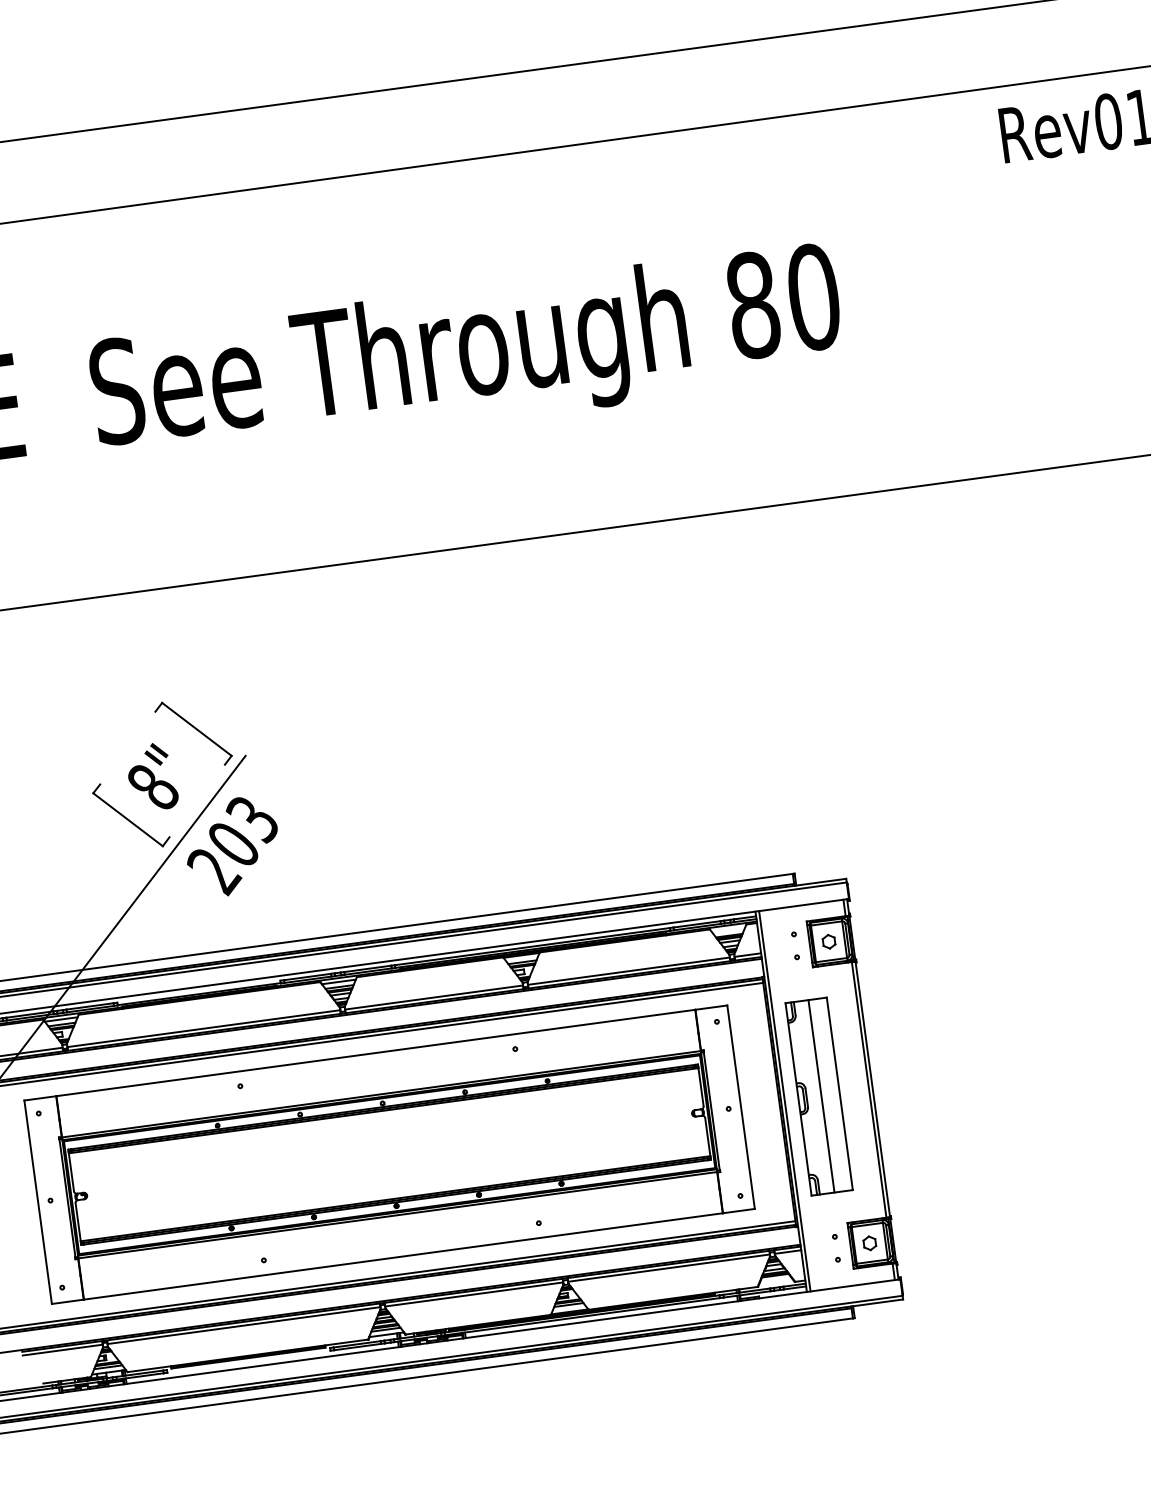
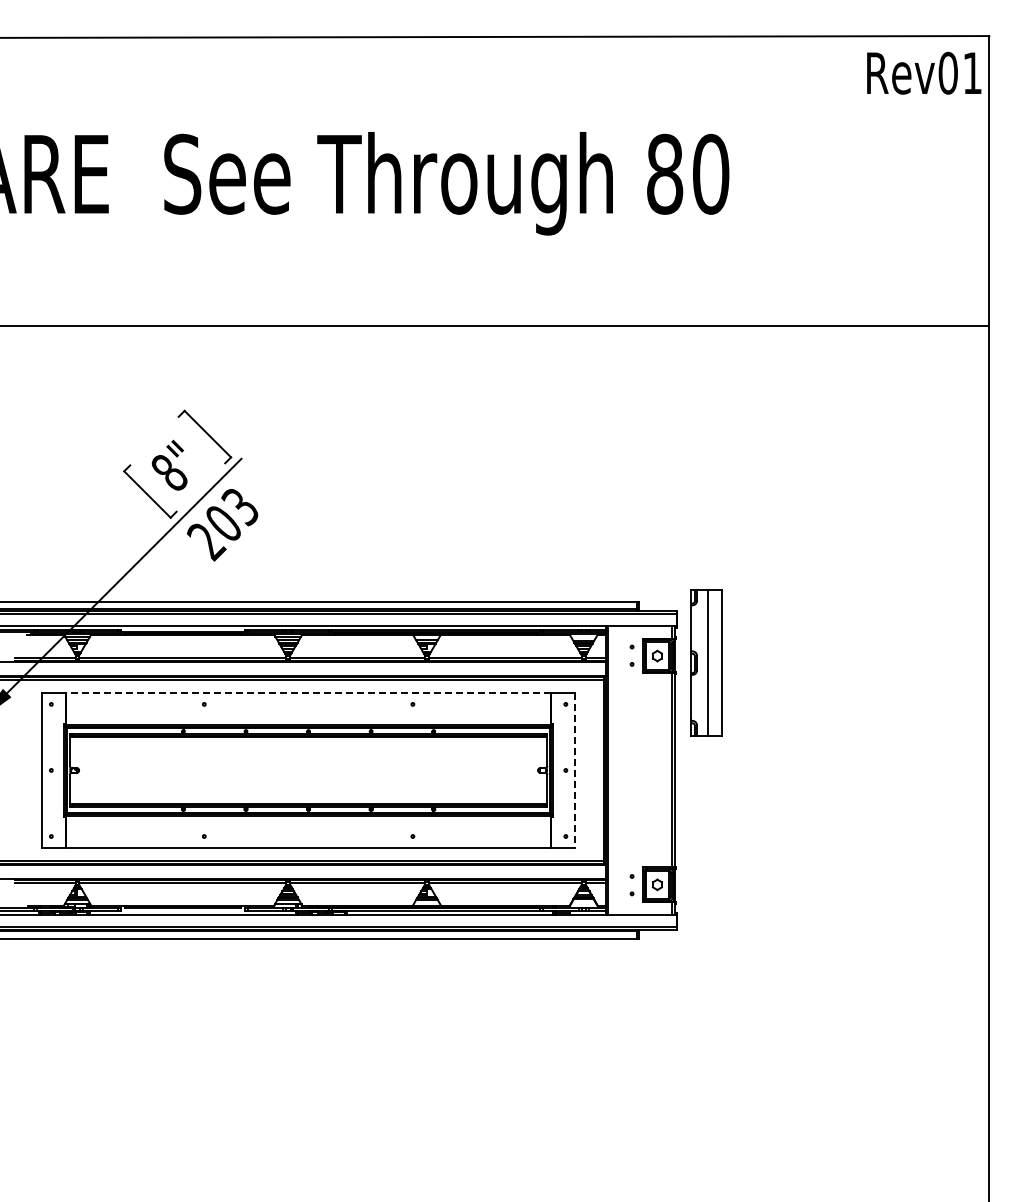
line: (375, 1053) -> (308, 693), solid -> dashed
part: (819, 1095) -> (706, 662), moved
line: (741, 1107) -> (575, 770), solid -> dashed

